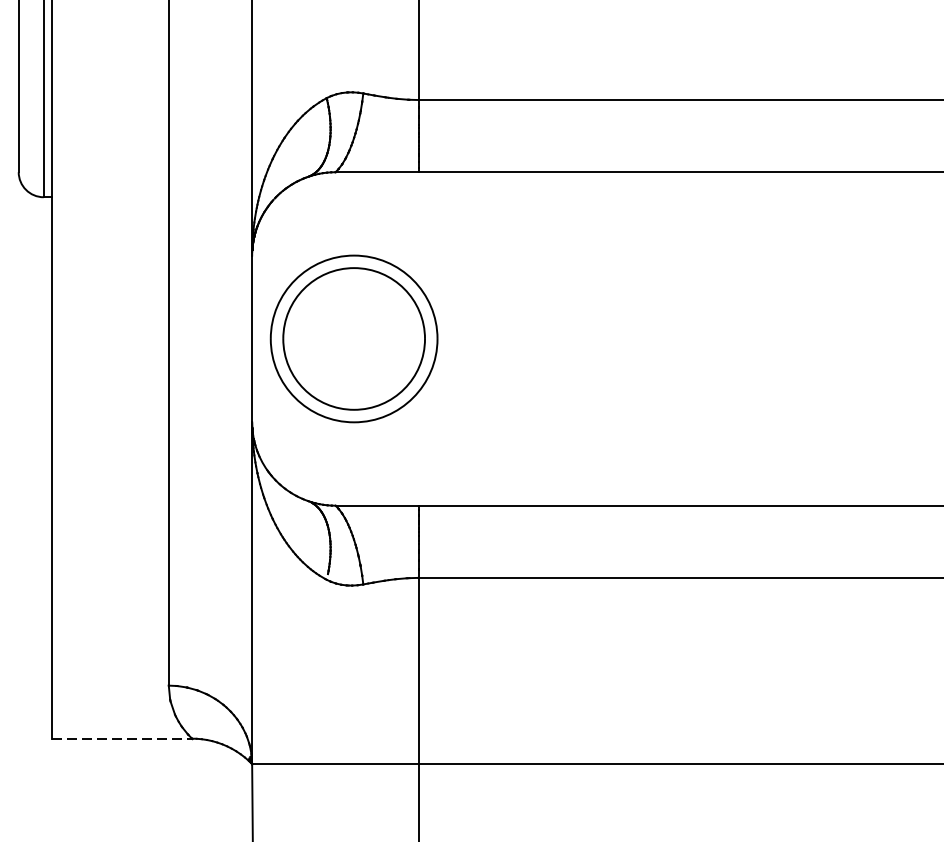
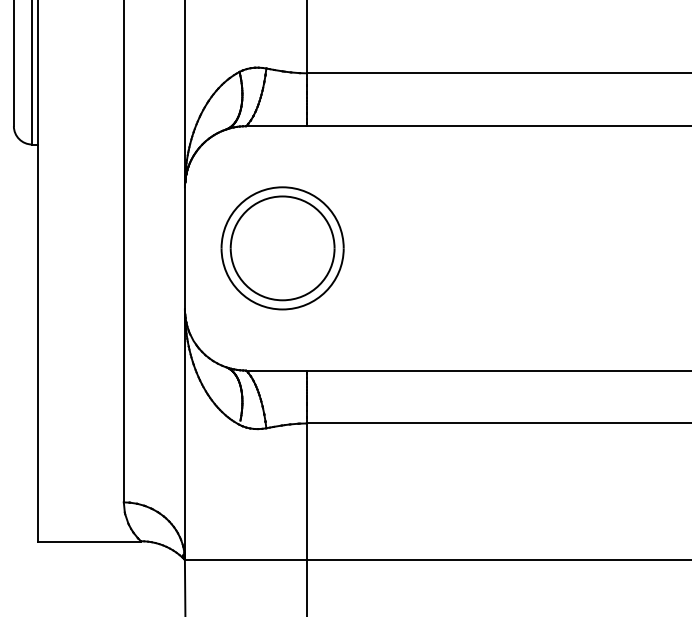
part: (353, 339) -> (282, 248), moved
line: (123, 738) -> (90, 541), dashed -> solid

